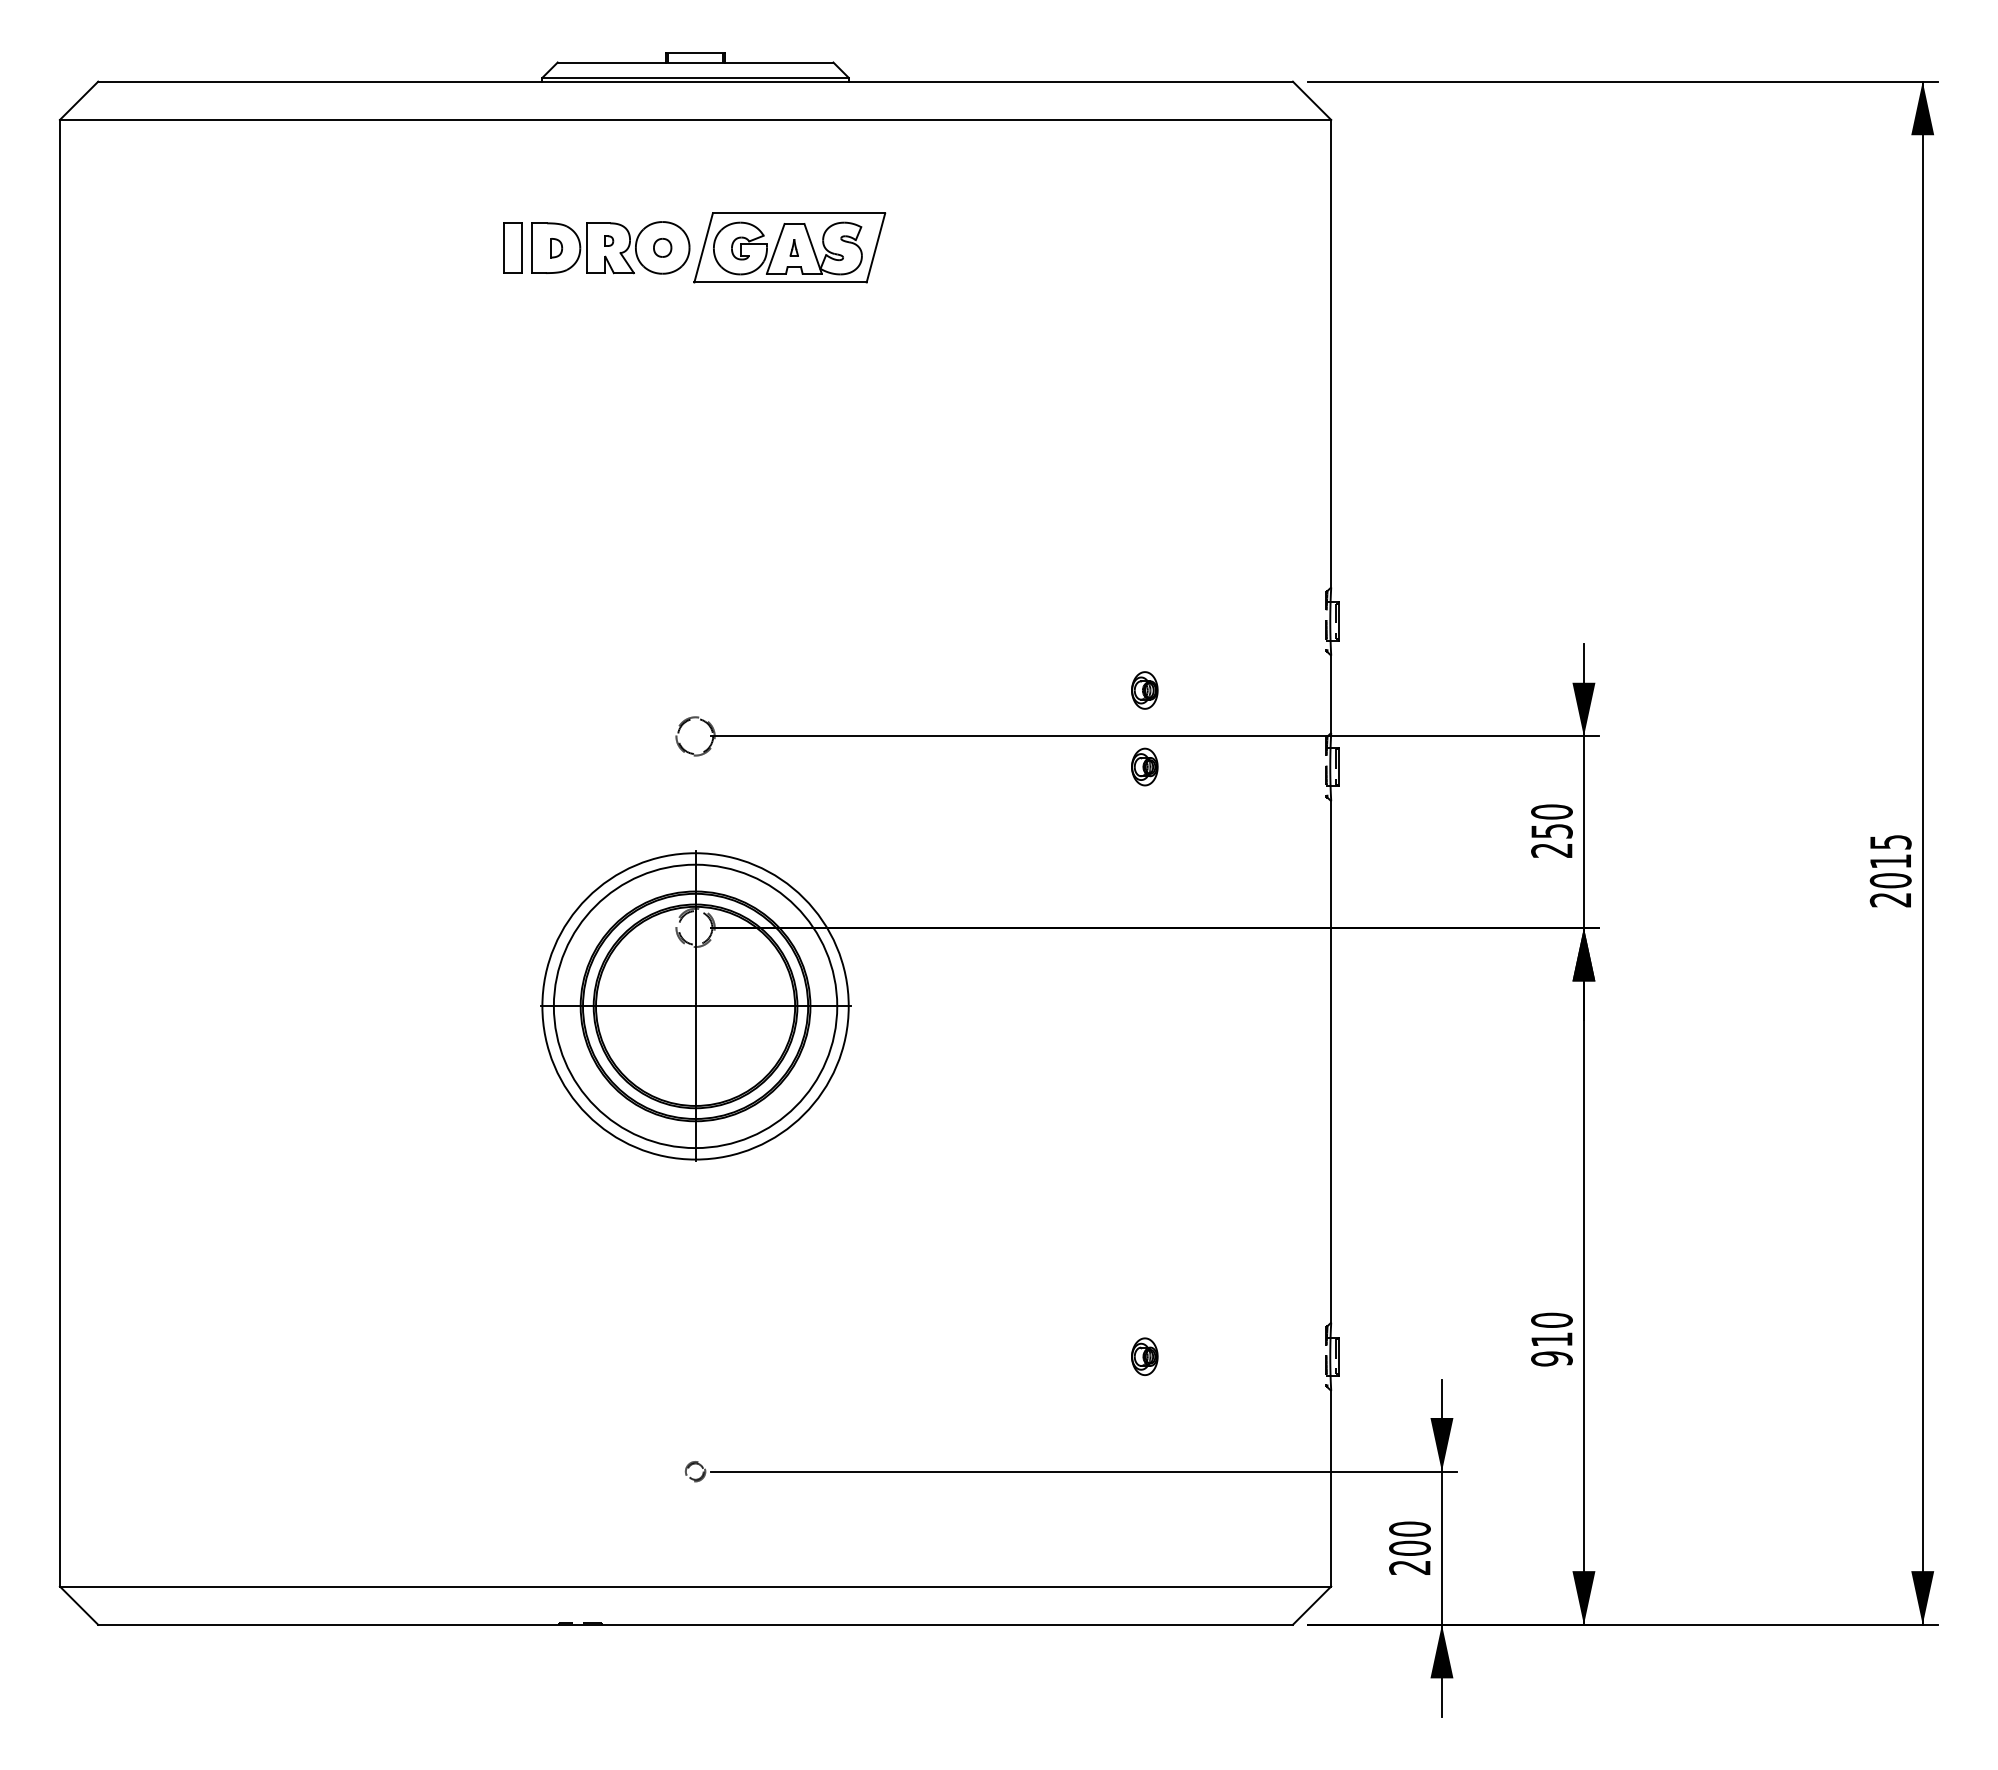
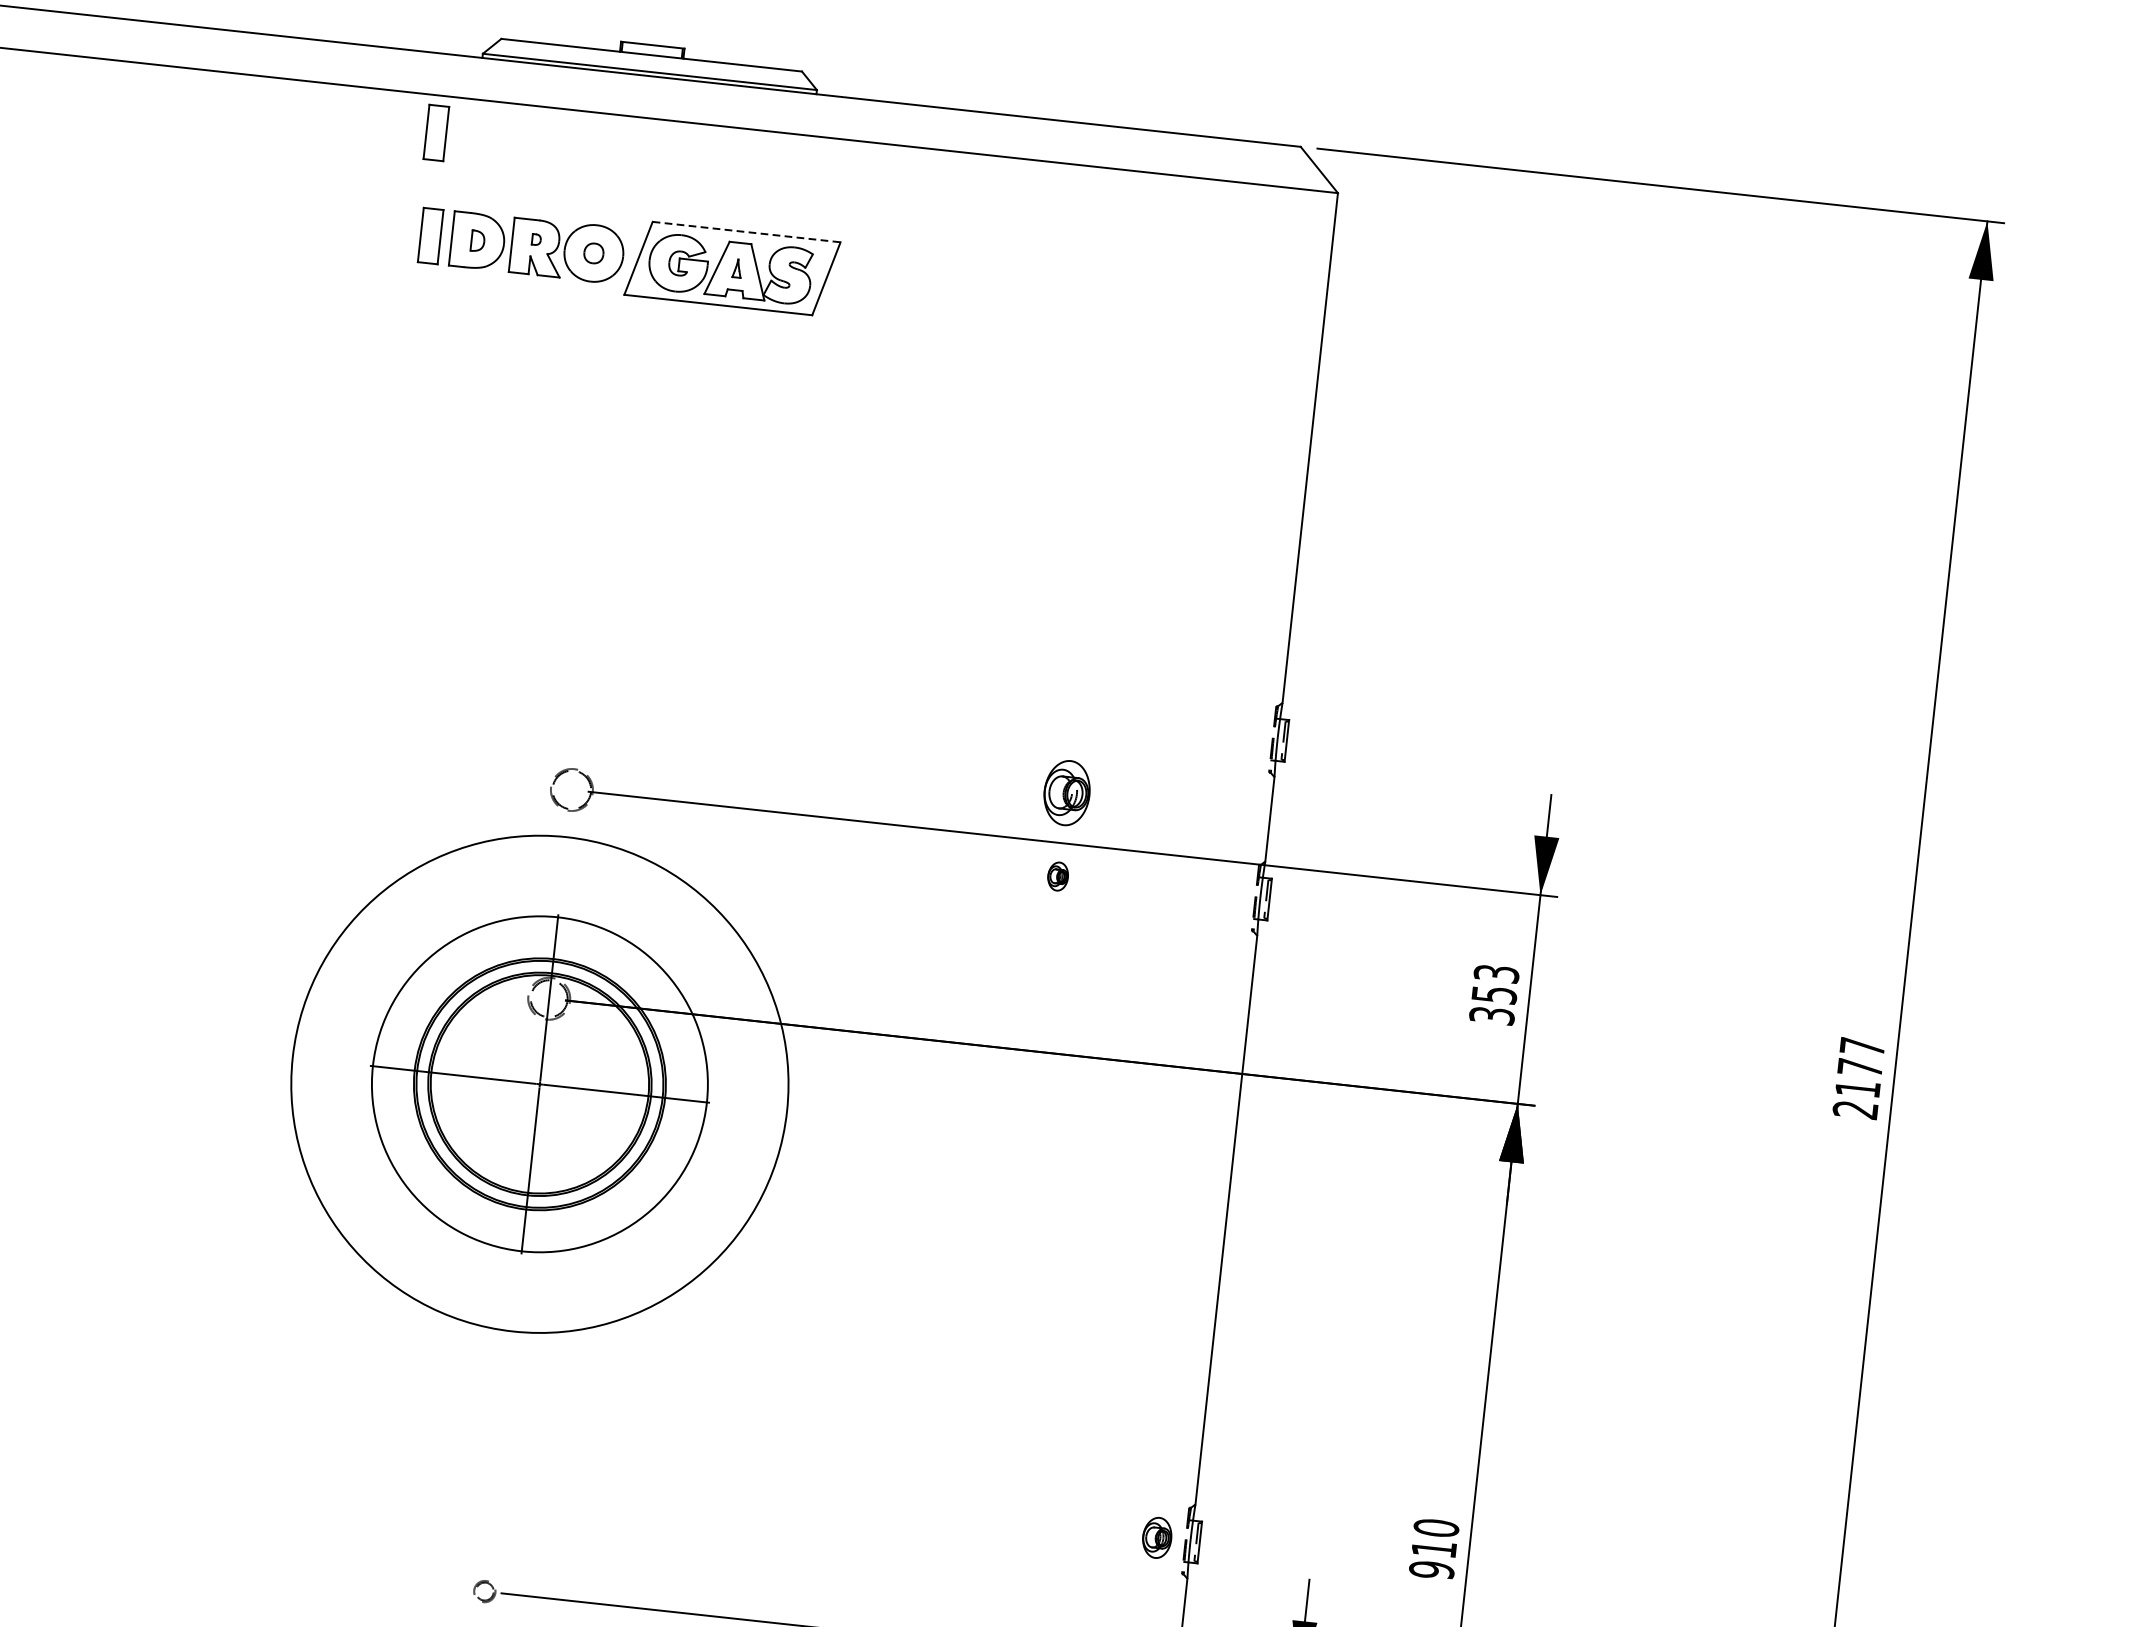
part: (507, 153) -> (435, 132), added
line: (799, 213) -> (747, 232), solid -> dashed
part: (1144, 690) -> (1066, 793), size x1.6
part: (1144, 766) -> (1057, 875), size x0.7
text: (1551, 830) -> (1493, 993), 250 -> 353
text: (1890, 861) -> (1859, 1067), 2015 -> 2177
circle: (695, 1006) -> (539, 1084), size x1.6
part: (1144, 1356) -> (1156, 1537), moved

